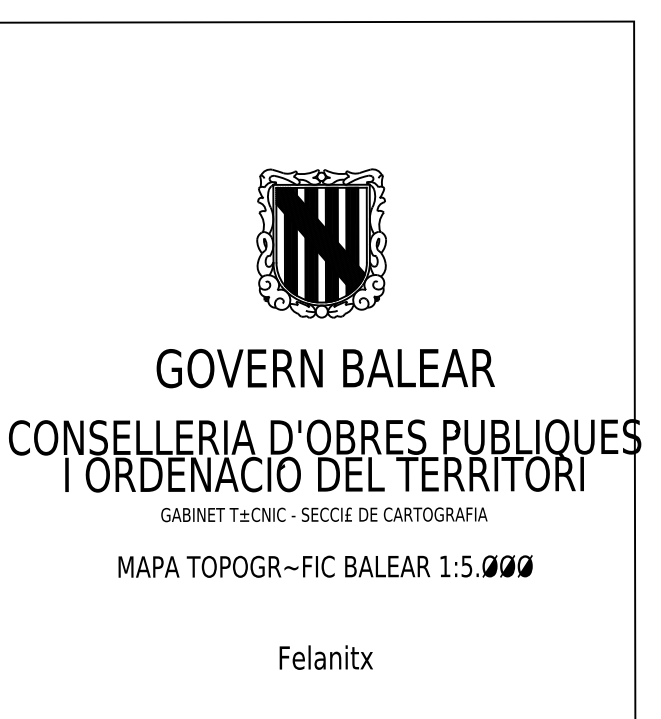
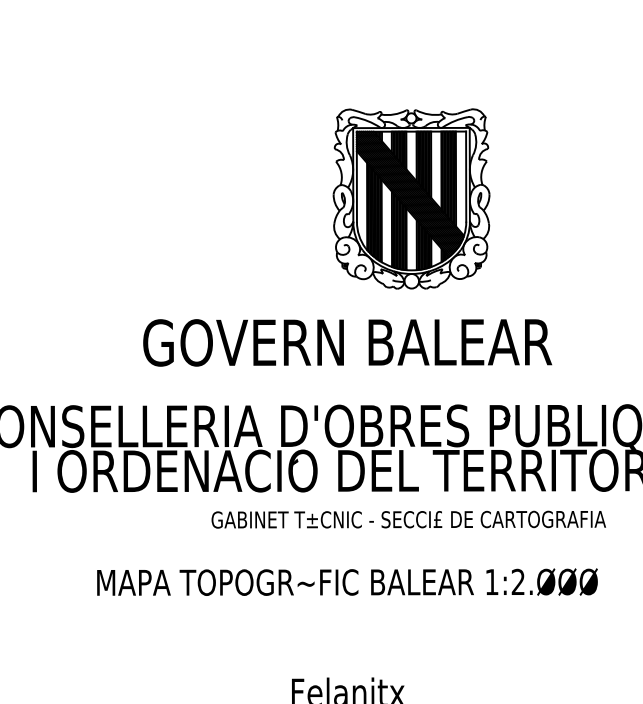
part: (321, 243) -> (411, 198), moved
text: (324, 514) -> (408, 519), moved
text: (466, 566) -> (517, 582), 1:5.ØØØ -> 1:2.ØØØ

